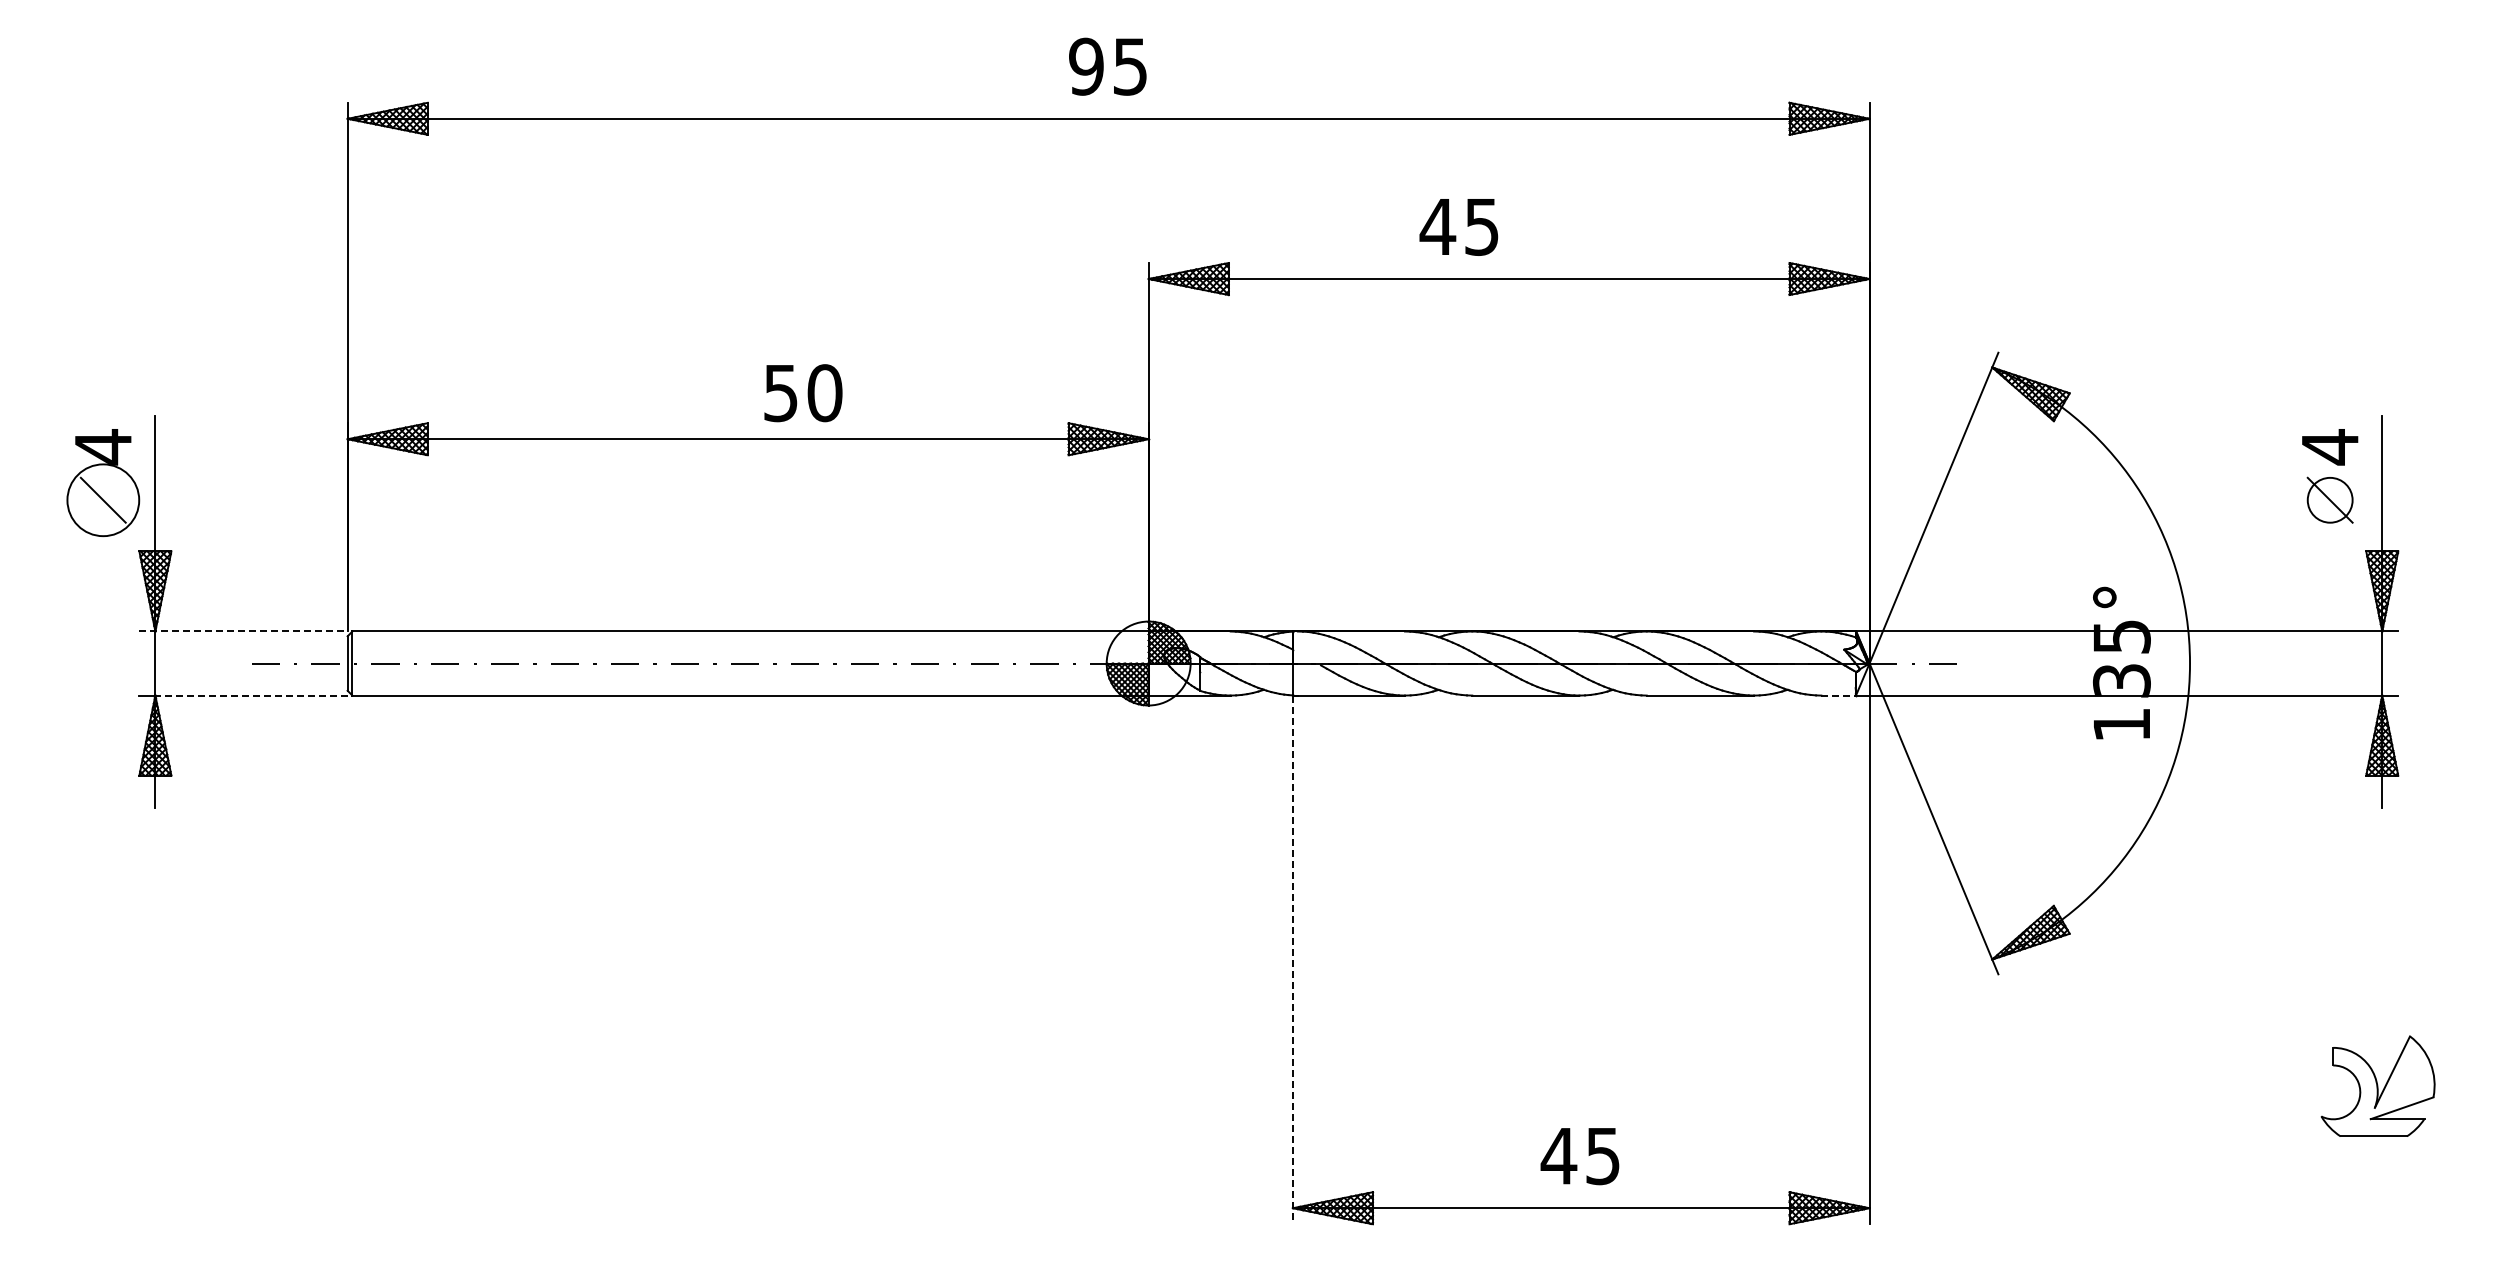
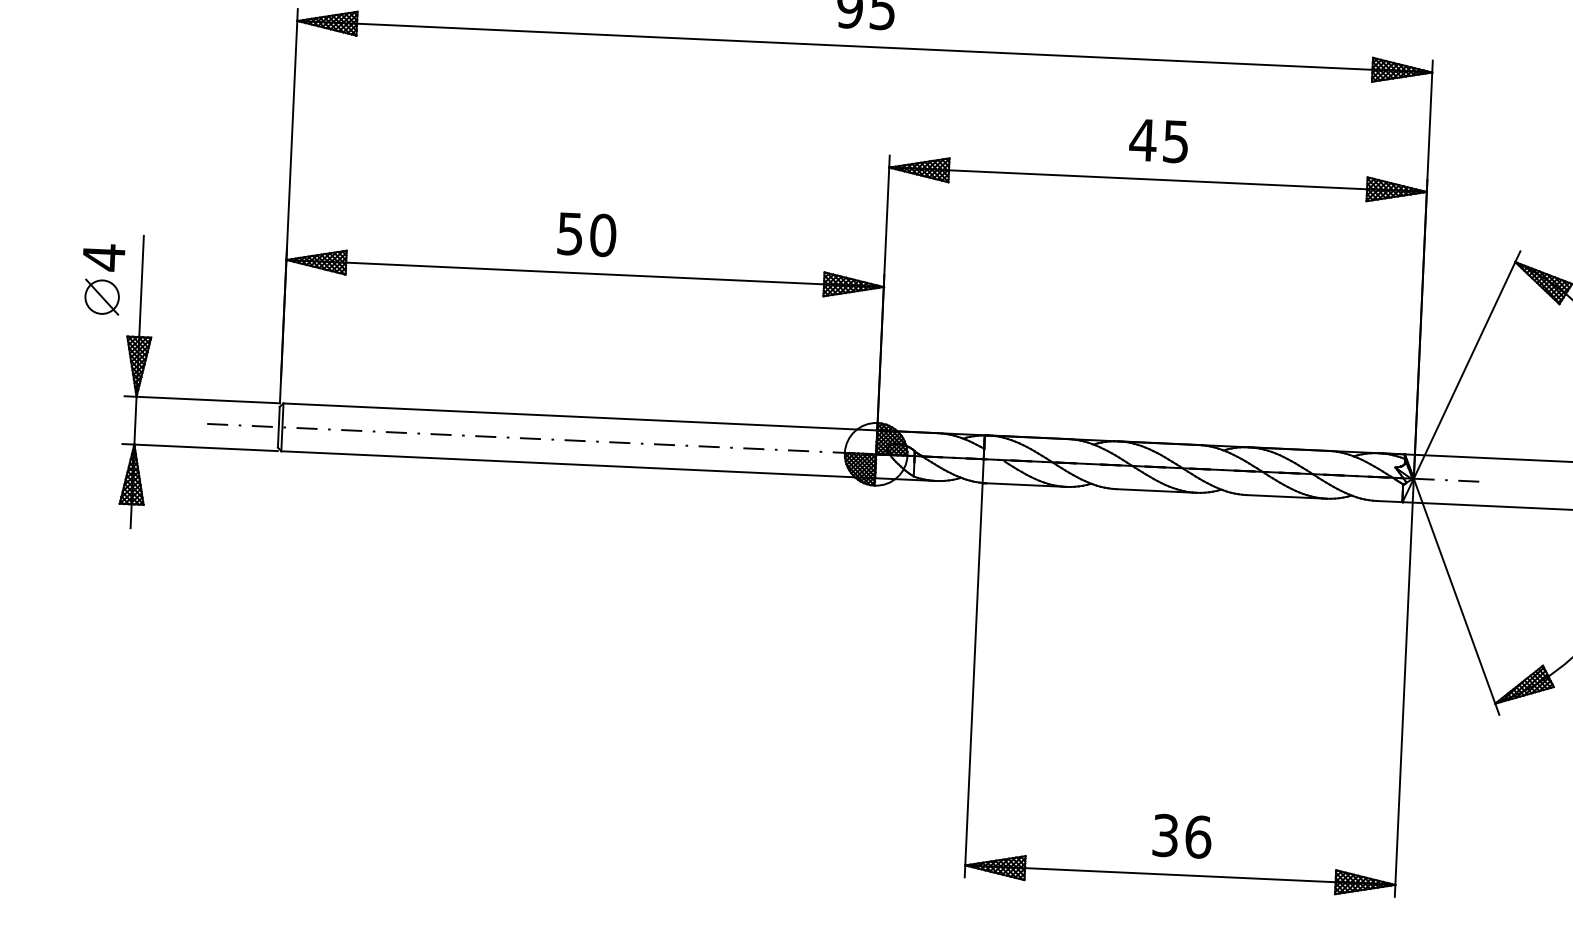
text: (1458, 227) -> (1158, 141), moved
text: (803, 393) -> (587, 234), moved
circle: (102, 499) -> (101, 296), size x0.62
line: (244, 631) -> (203, 399), dashed -> solid
line: (251, 695) -> (206, 447), dashed -> solid
line: (1839, 695) -> (1390, 501), dashed -> solid
line: (1292, 960) -> (973, 680), dashed -> solid
text: (1580, 1156) -> (1181, 836), 45 -> 36

